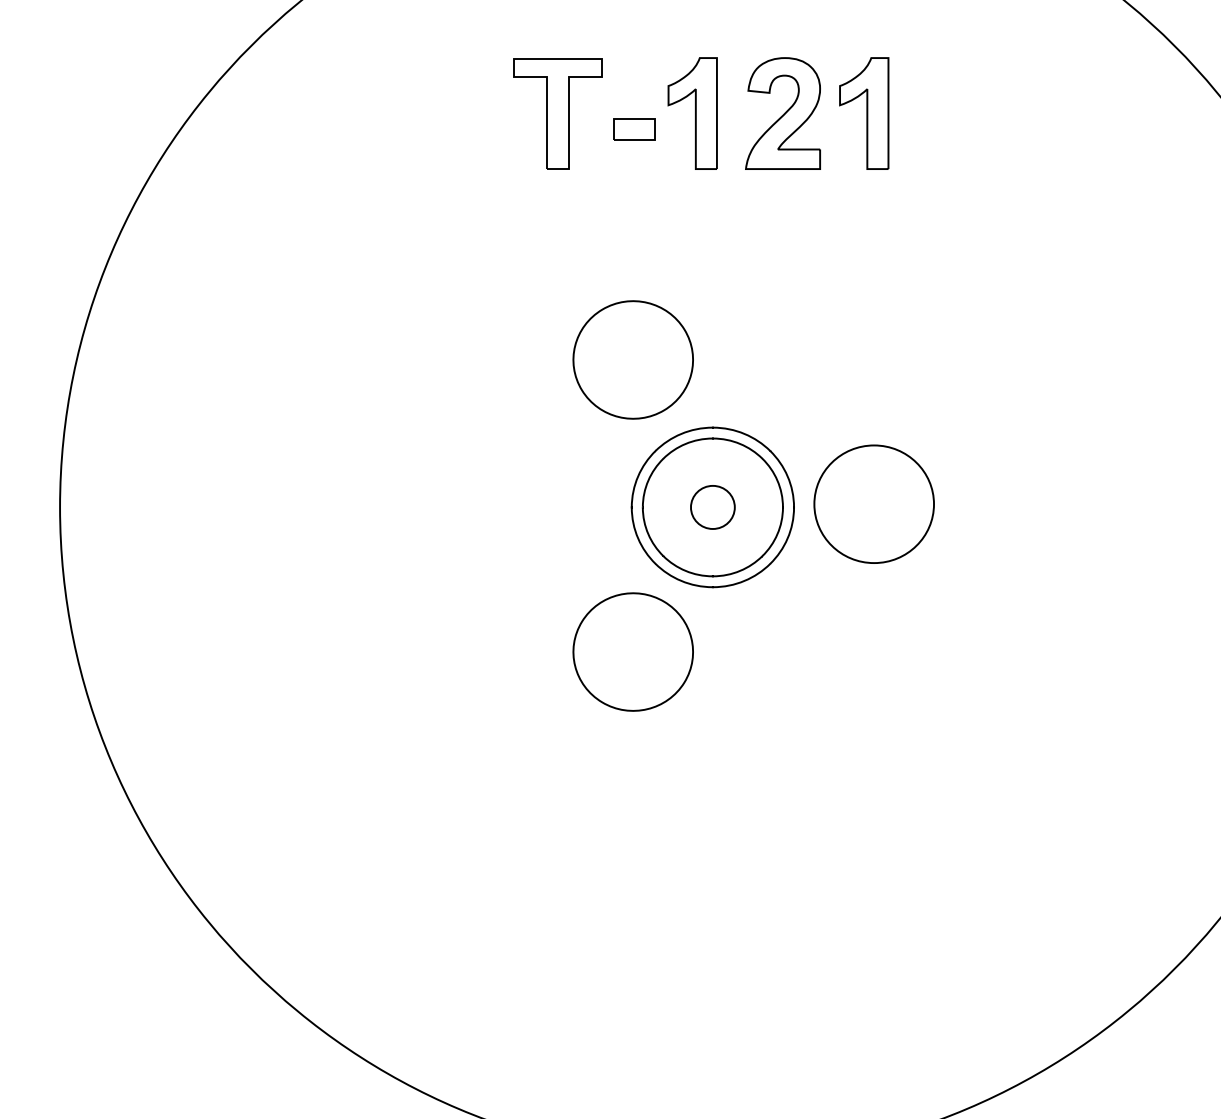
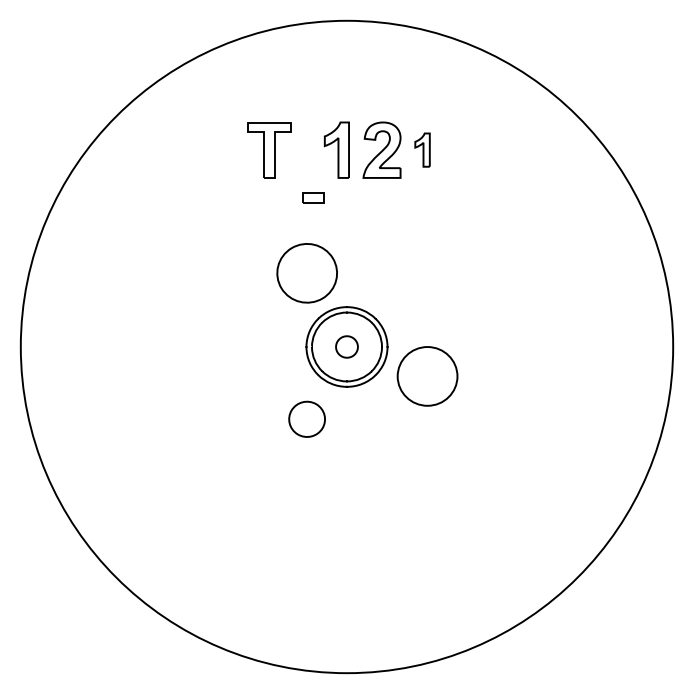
part: (864, 112) -> (422, 149), size x0.6
part: (633, 128) -> (313, 197), moved
part: (874, 504) -> (427, 376), moved
part: (631, 652) -> (306, 419), size x0.6

